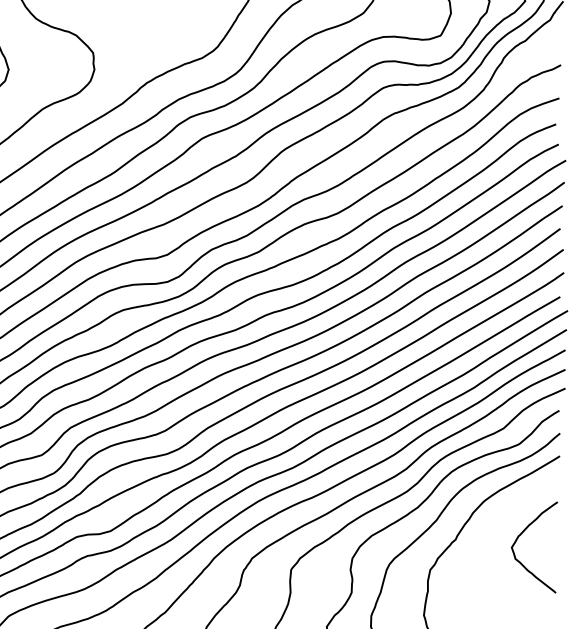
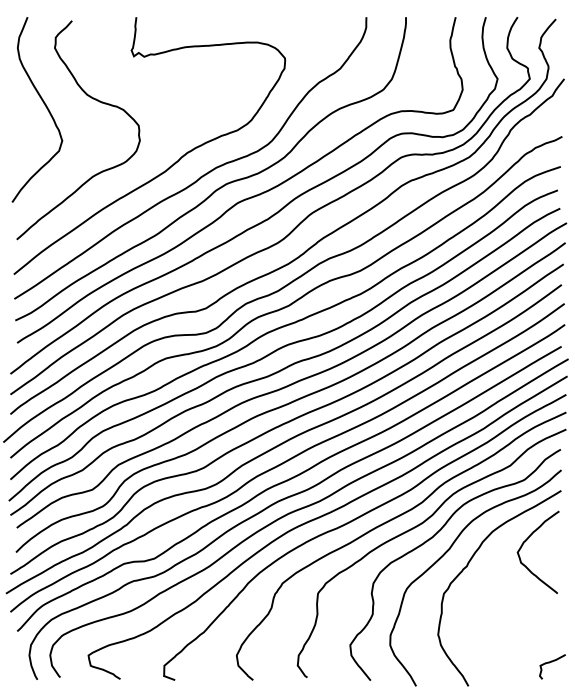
curve: (522, 534) -> (527, 540), moved

